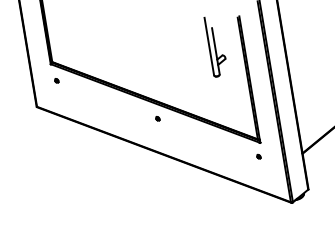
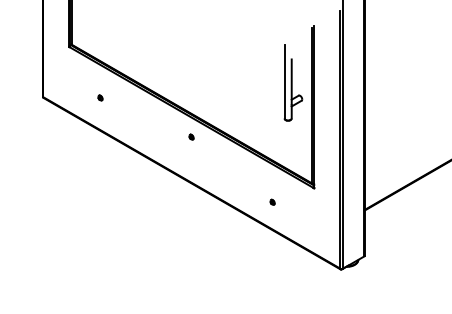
part: (216, 45) -> (293, 82), moved
part: (56, 80) -> (100, 97), moved
part: (258, 156) -> (272, 201), moved

